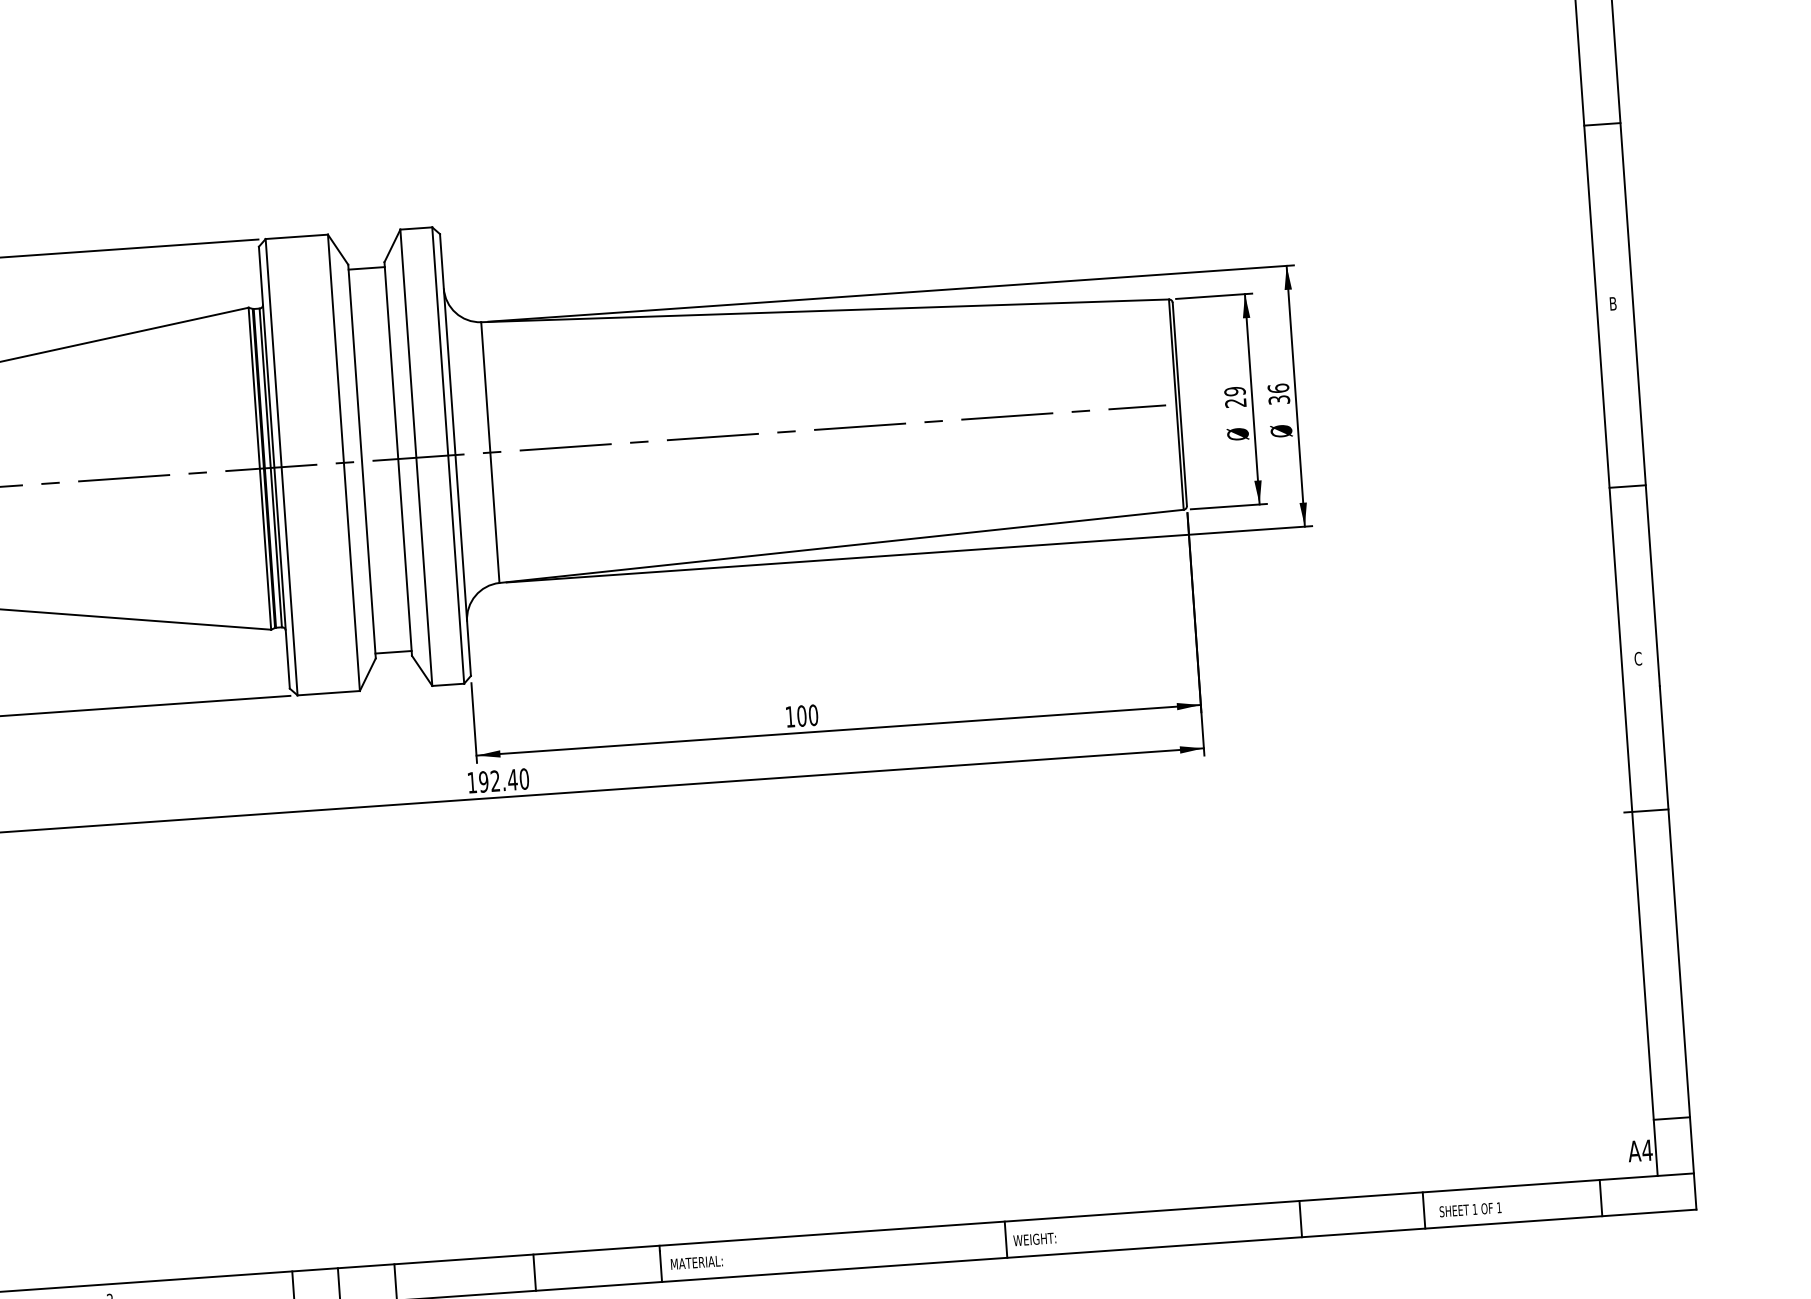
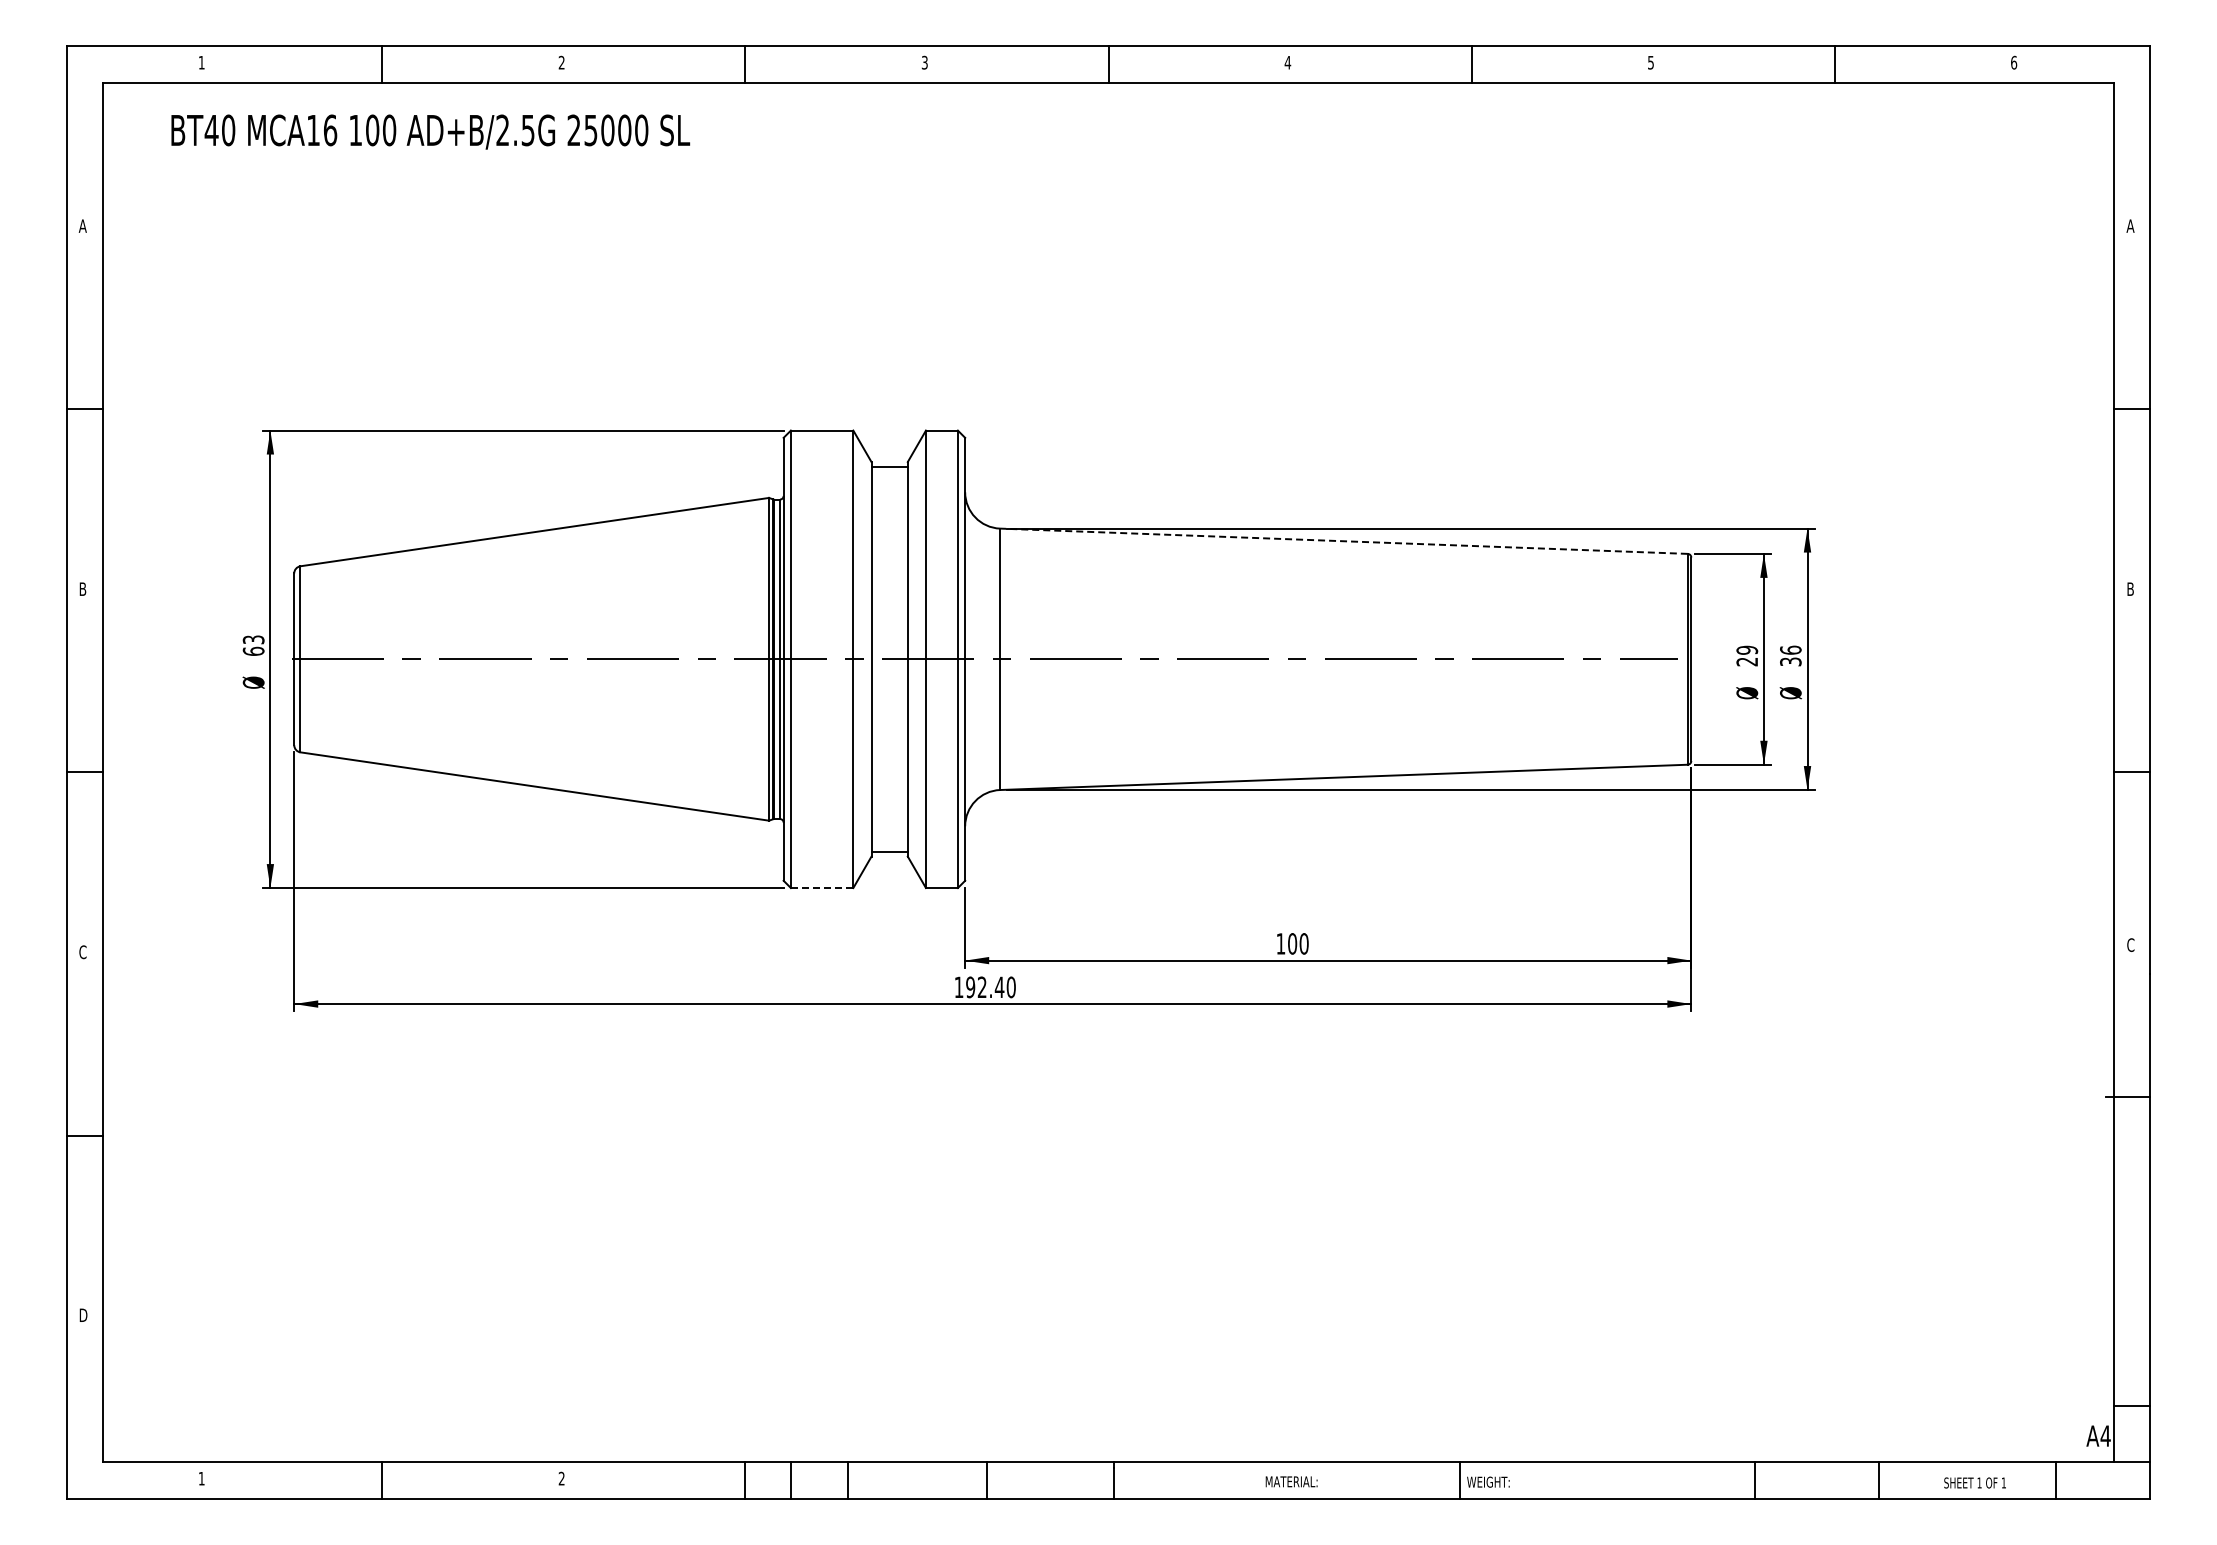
line: (824, 311) -> (1343, 541), solid -> dashed
line: (329, 693) -> (822, 888), solid -> dashed
text: (1469, 1209) -> (1974, 1482), moved
text: (696, 1262) -> (1291, 1481), moved

